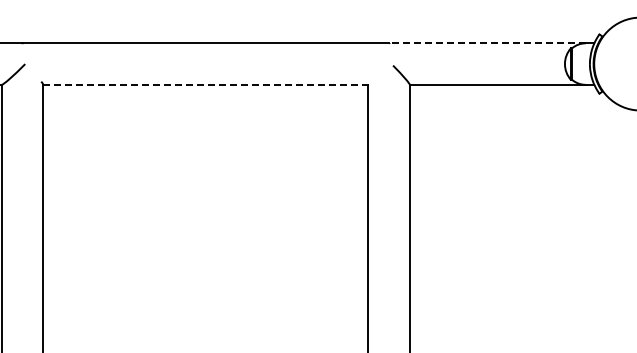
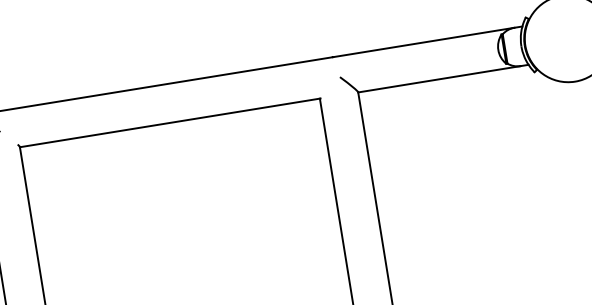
line: (486, 43) -> (422, 42), dashed -> solid
line: (206, 84) -> (170, 122), dashed -> solid

